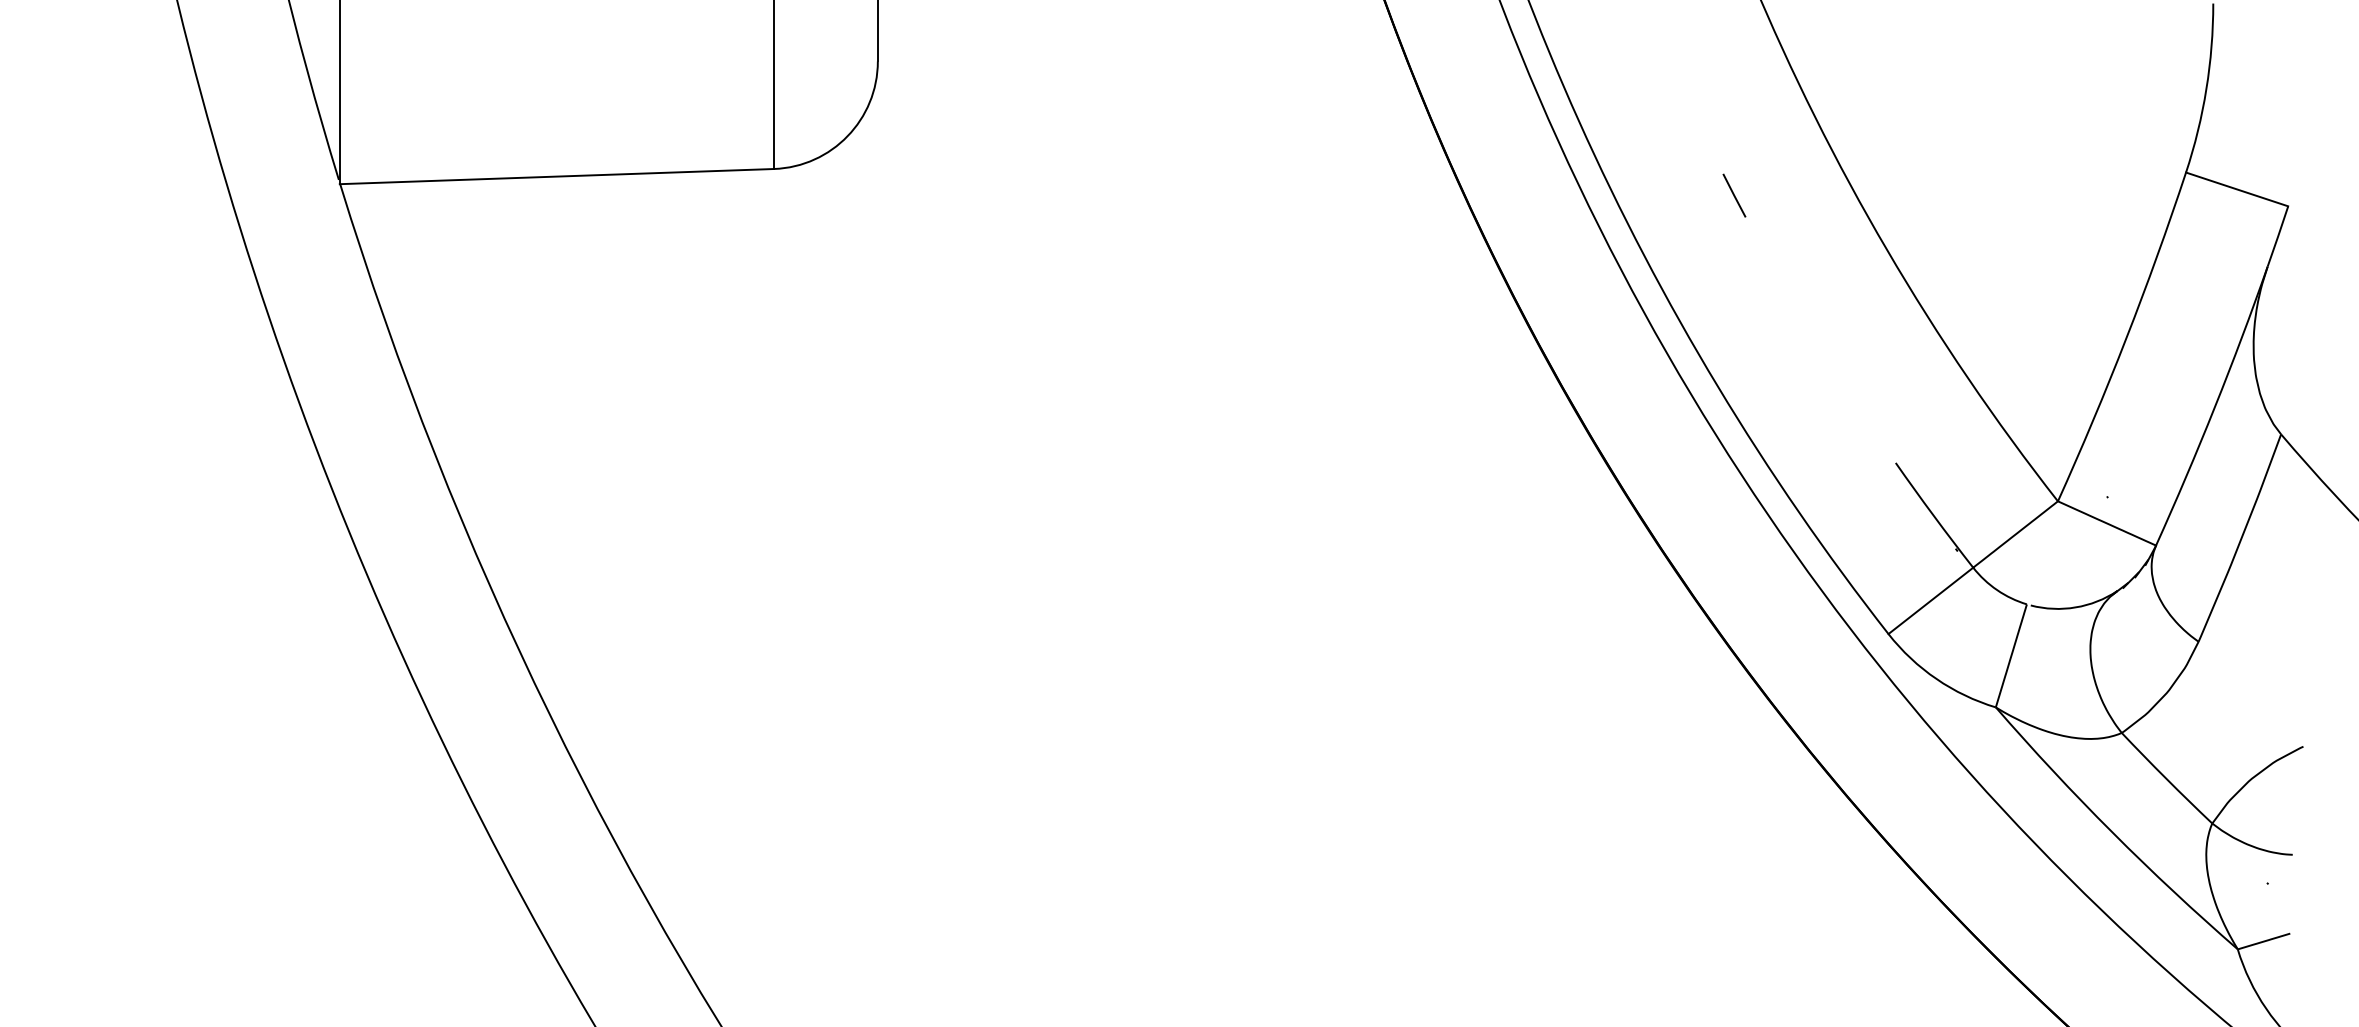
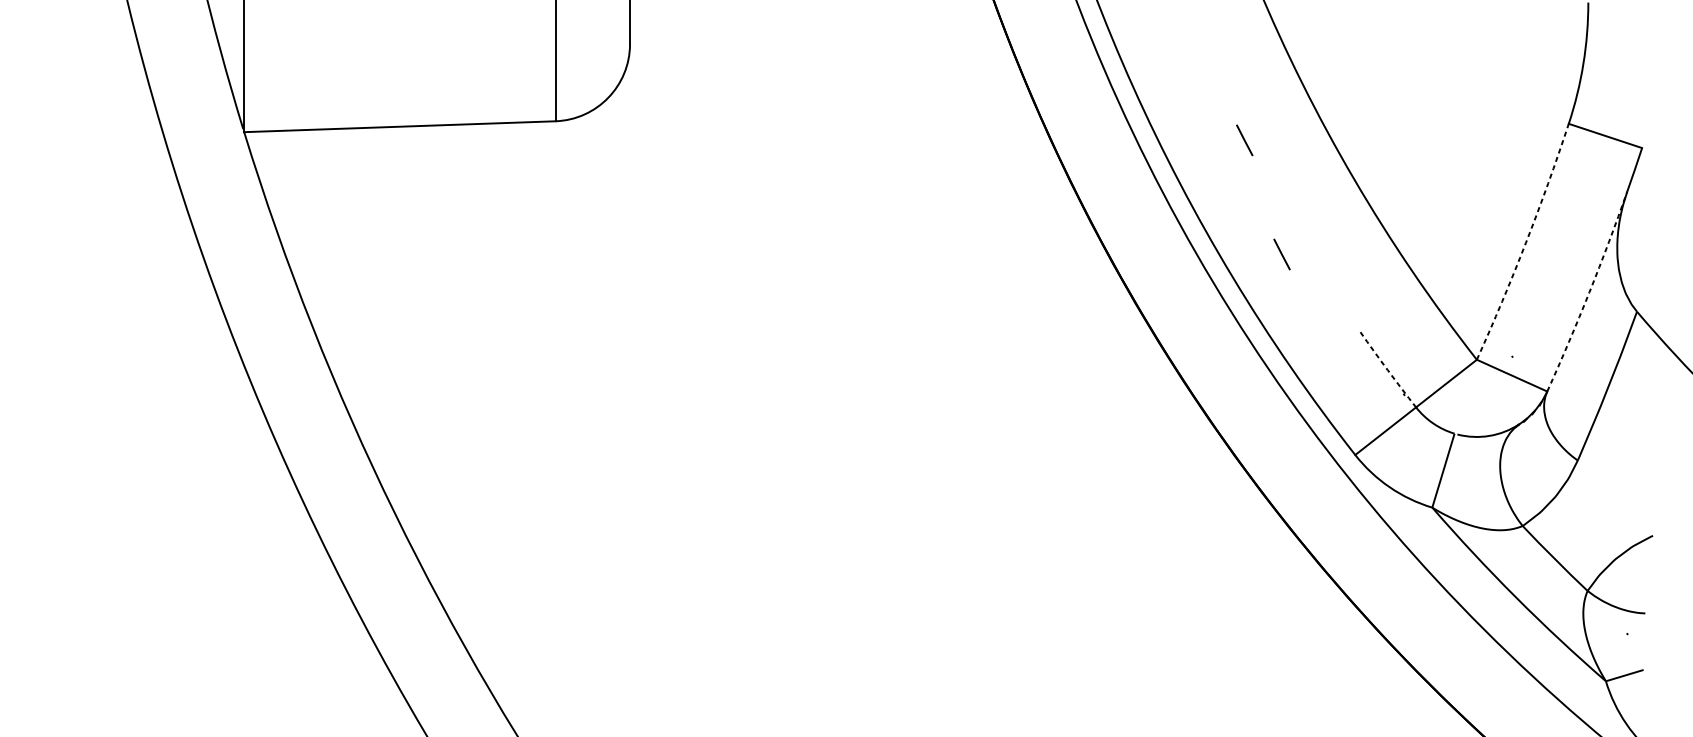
arc: (2126, 338) -> (1526, 242), solid -> dashed
line: (1786, 354) -> (1282, 254), added
arc: (2214, 407) -> (1589, 292), solid -> dashed
arc: (1933, 515) -> (1387, 369), solid -> dashed

